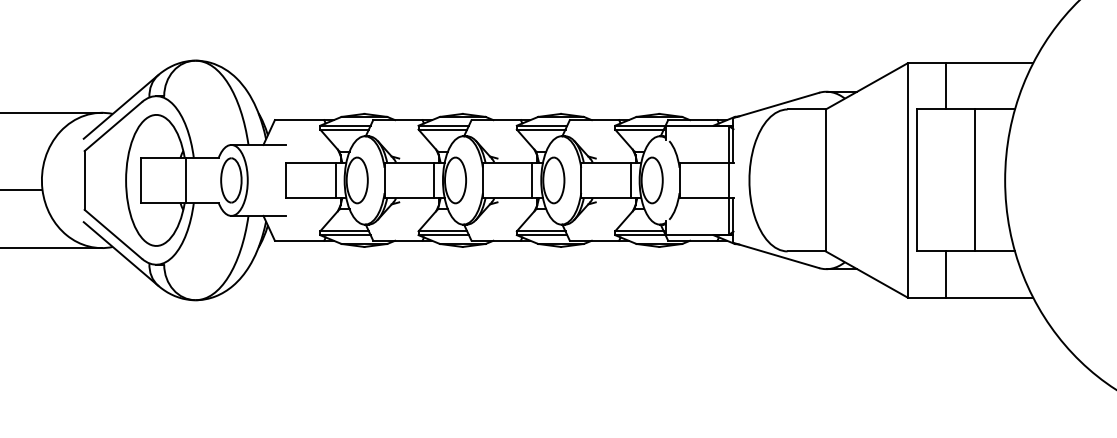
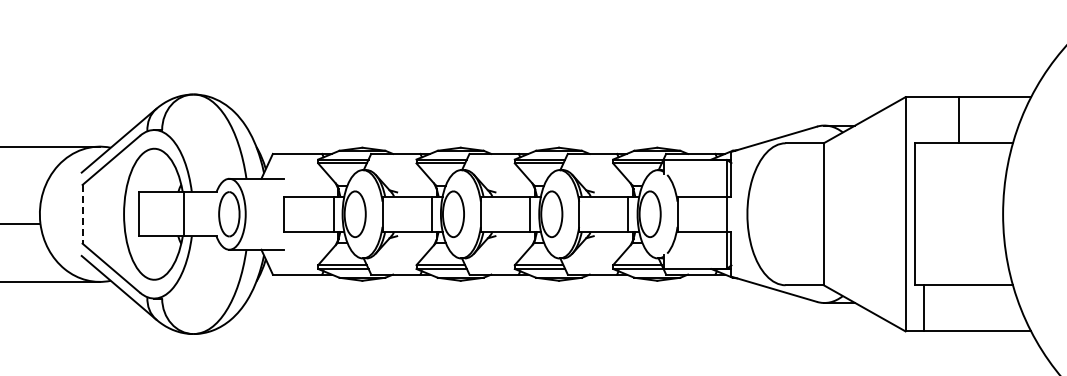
line: (945, 86) -> (958, 120), moved
line: (84, 180) -> (82, 214), solid -> dashed
line: (975, 180) -> (973, 214), removed
line: (945, 274) -> (923, 308), moved

